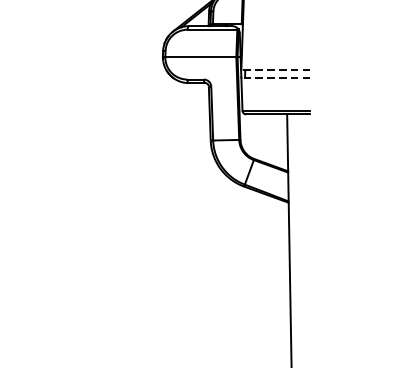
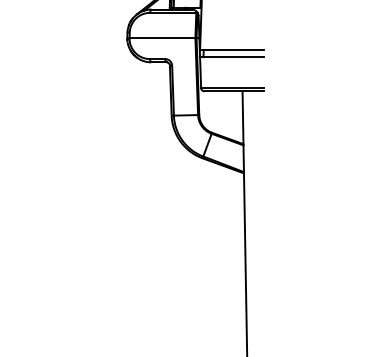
line: (276, 70) -> (232, 50), dashed -> solid
line: (276, 77) -> (232, 57), dashed -> solid

